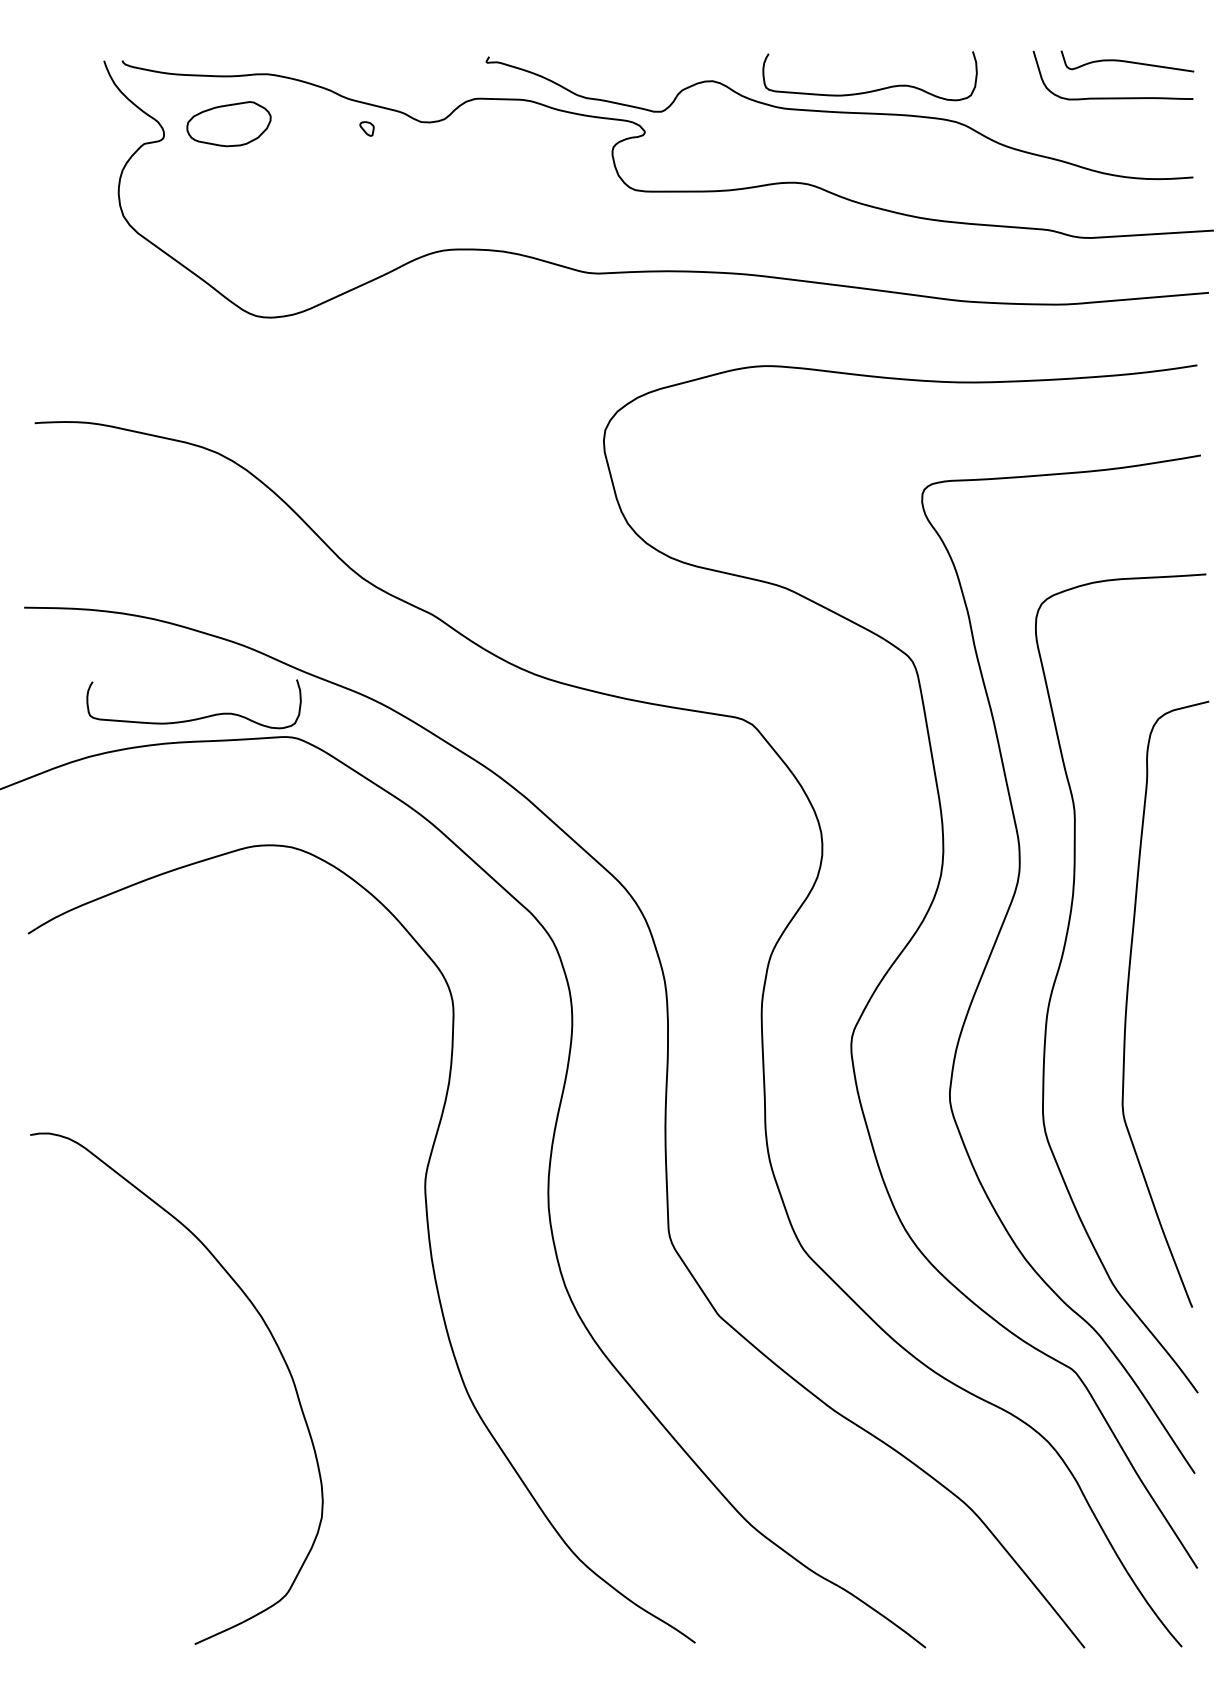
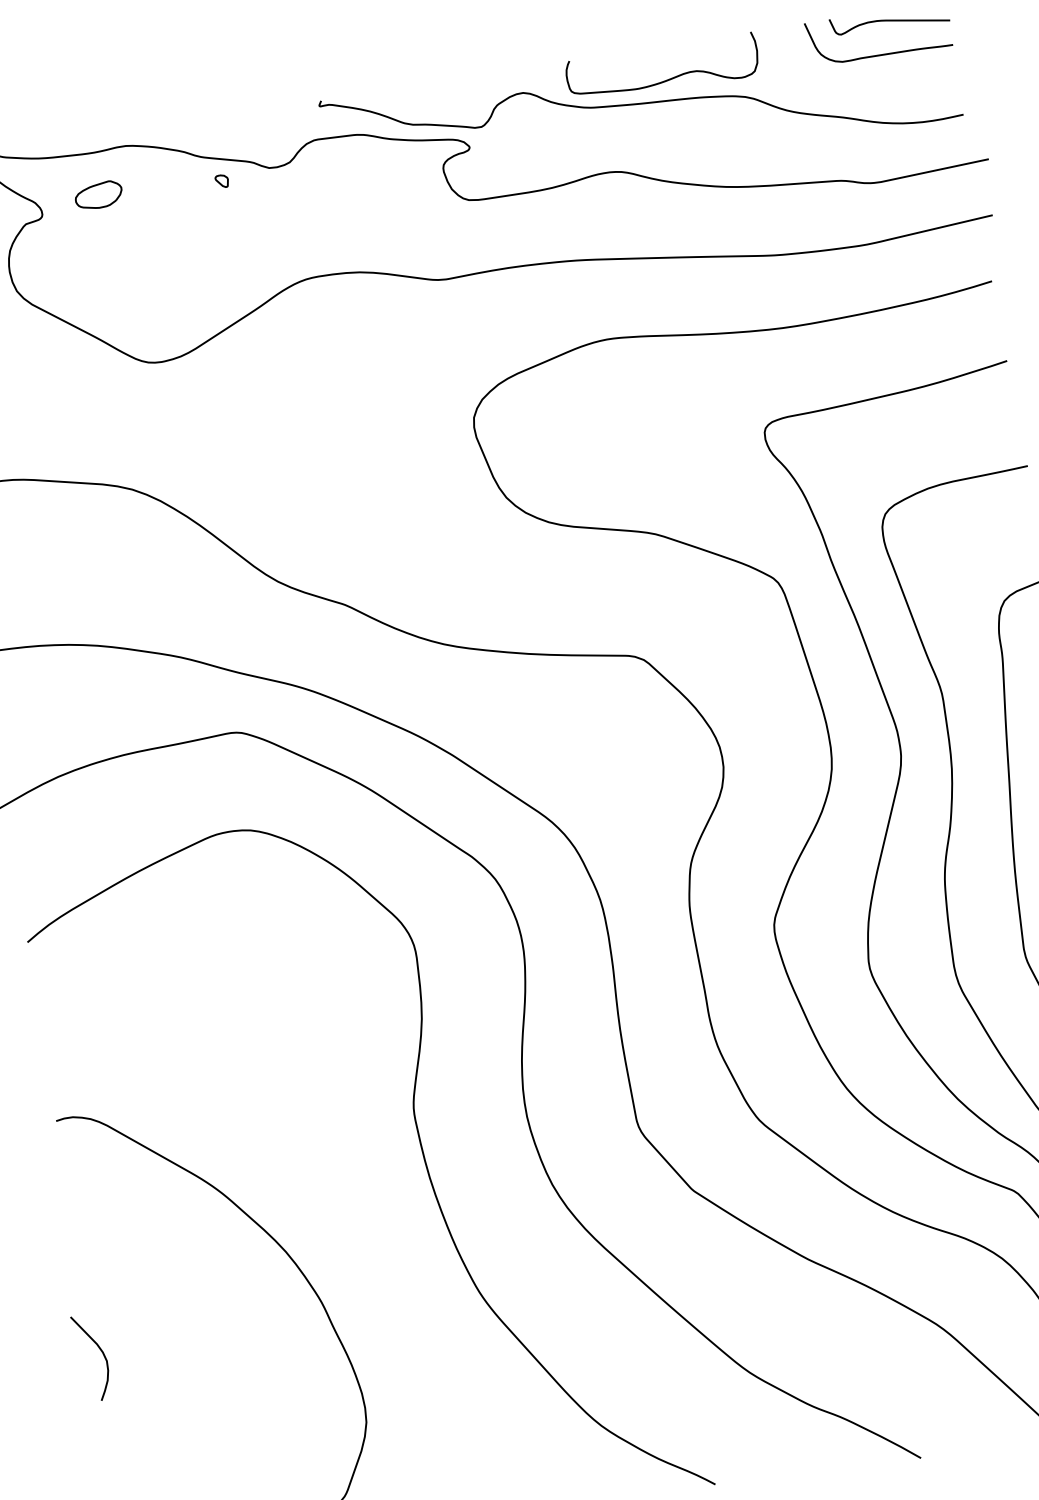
part: (229, 123) -> (98, 194), size x0.62
curve: (194, 718) -> (146, 728), removed
curve: (41, 1395) -> (100, 1351), added

